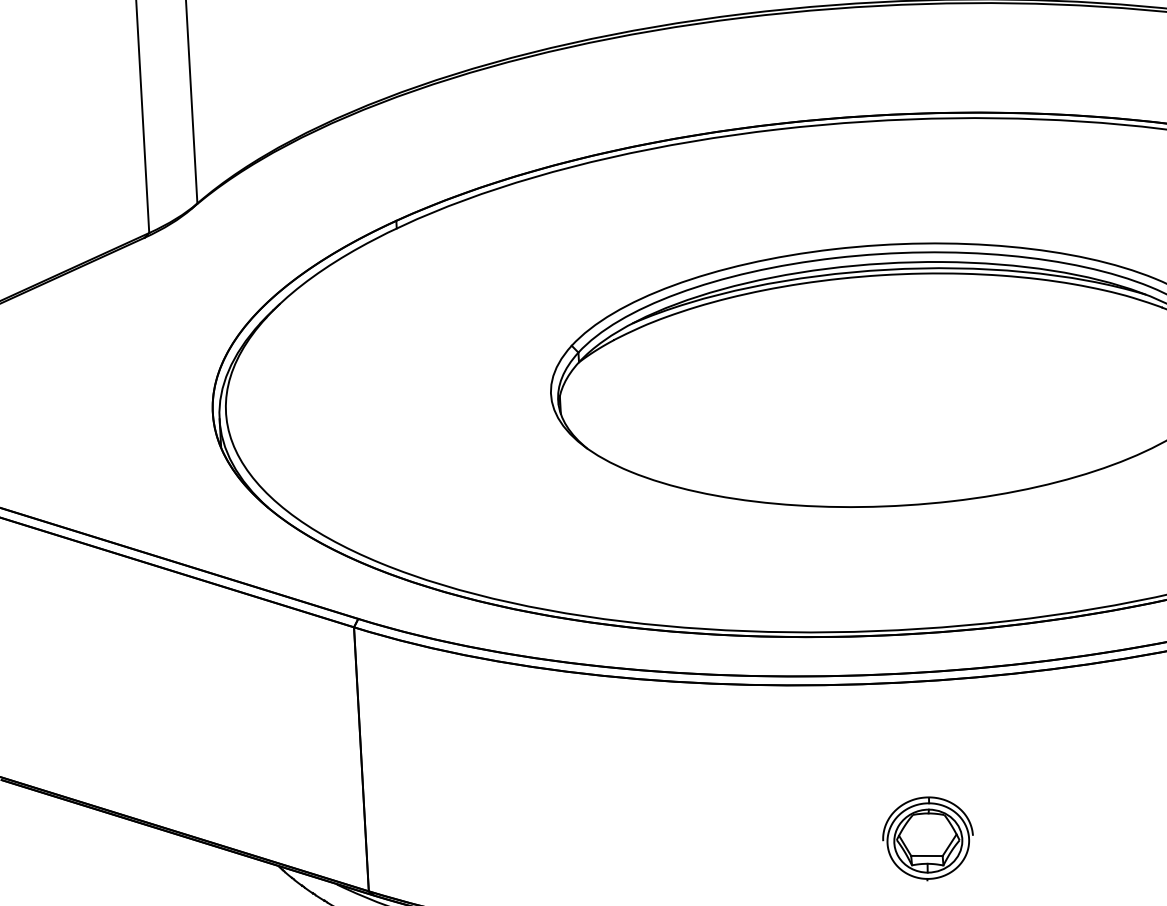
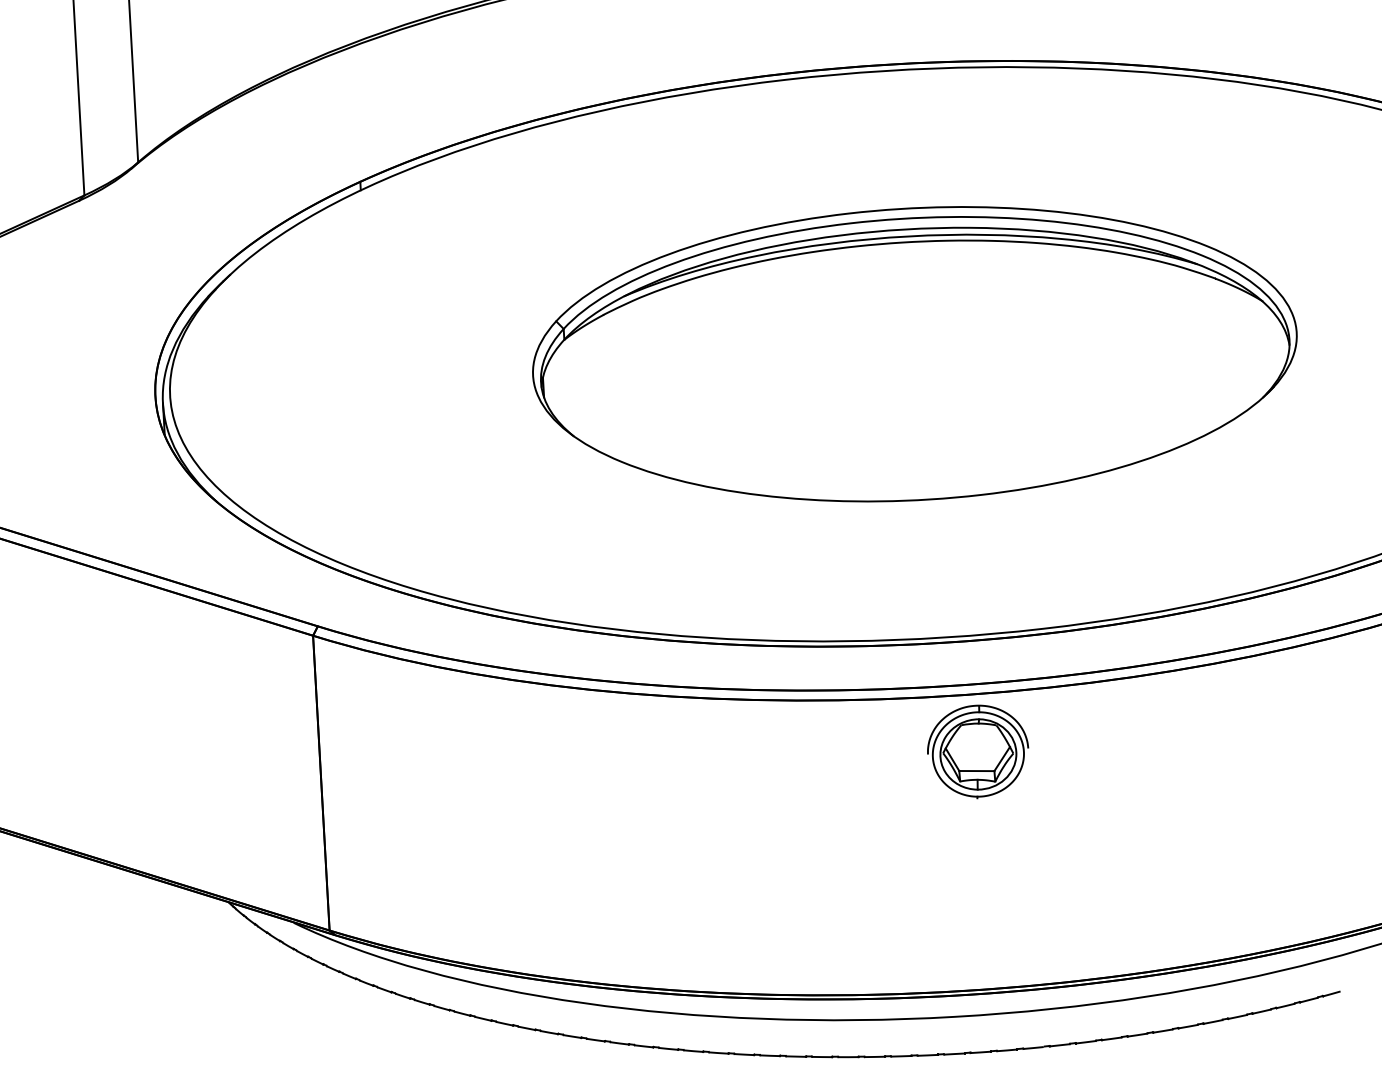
part: (928, 838) -> (978, 751), moved

